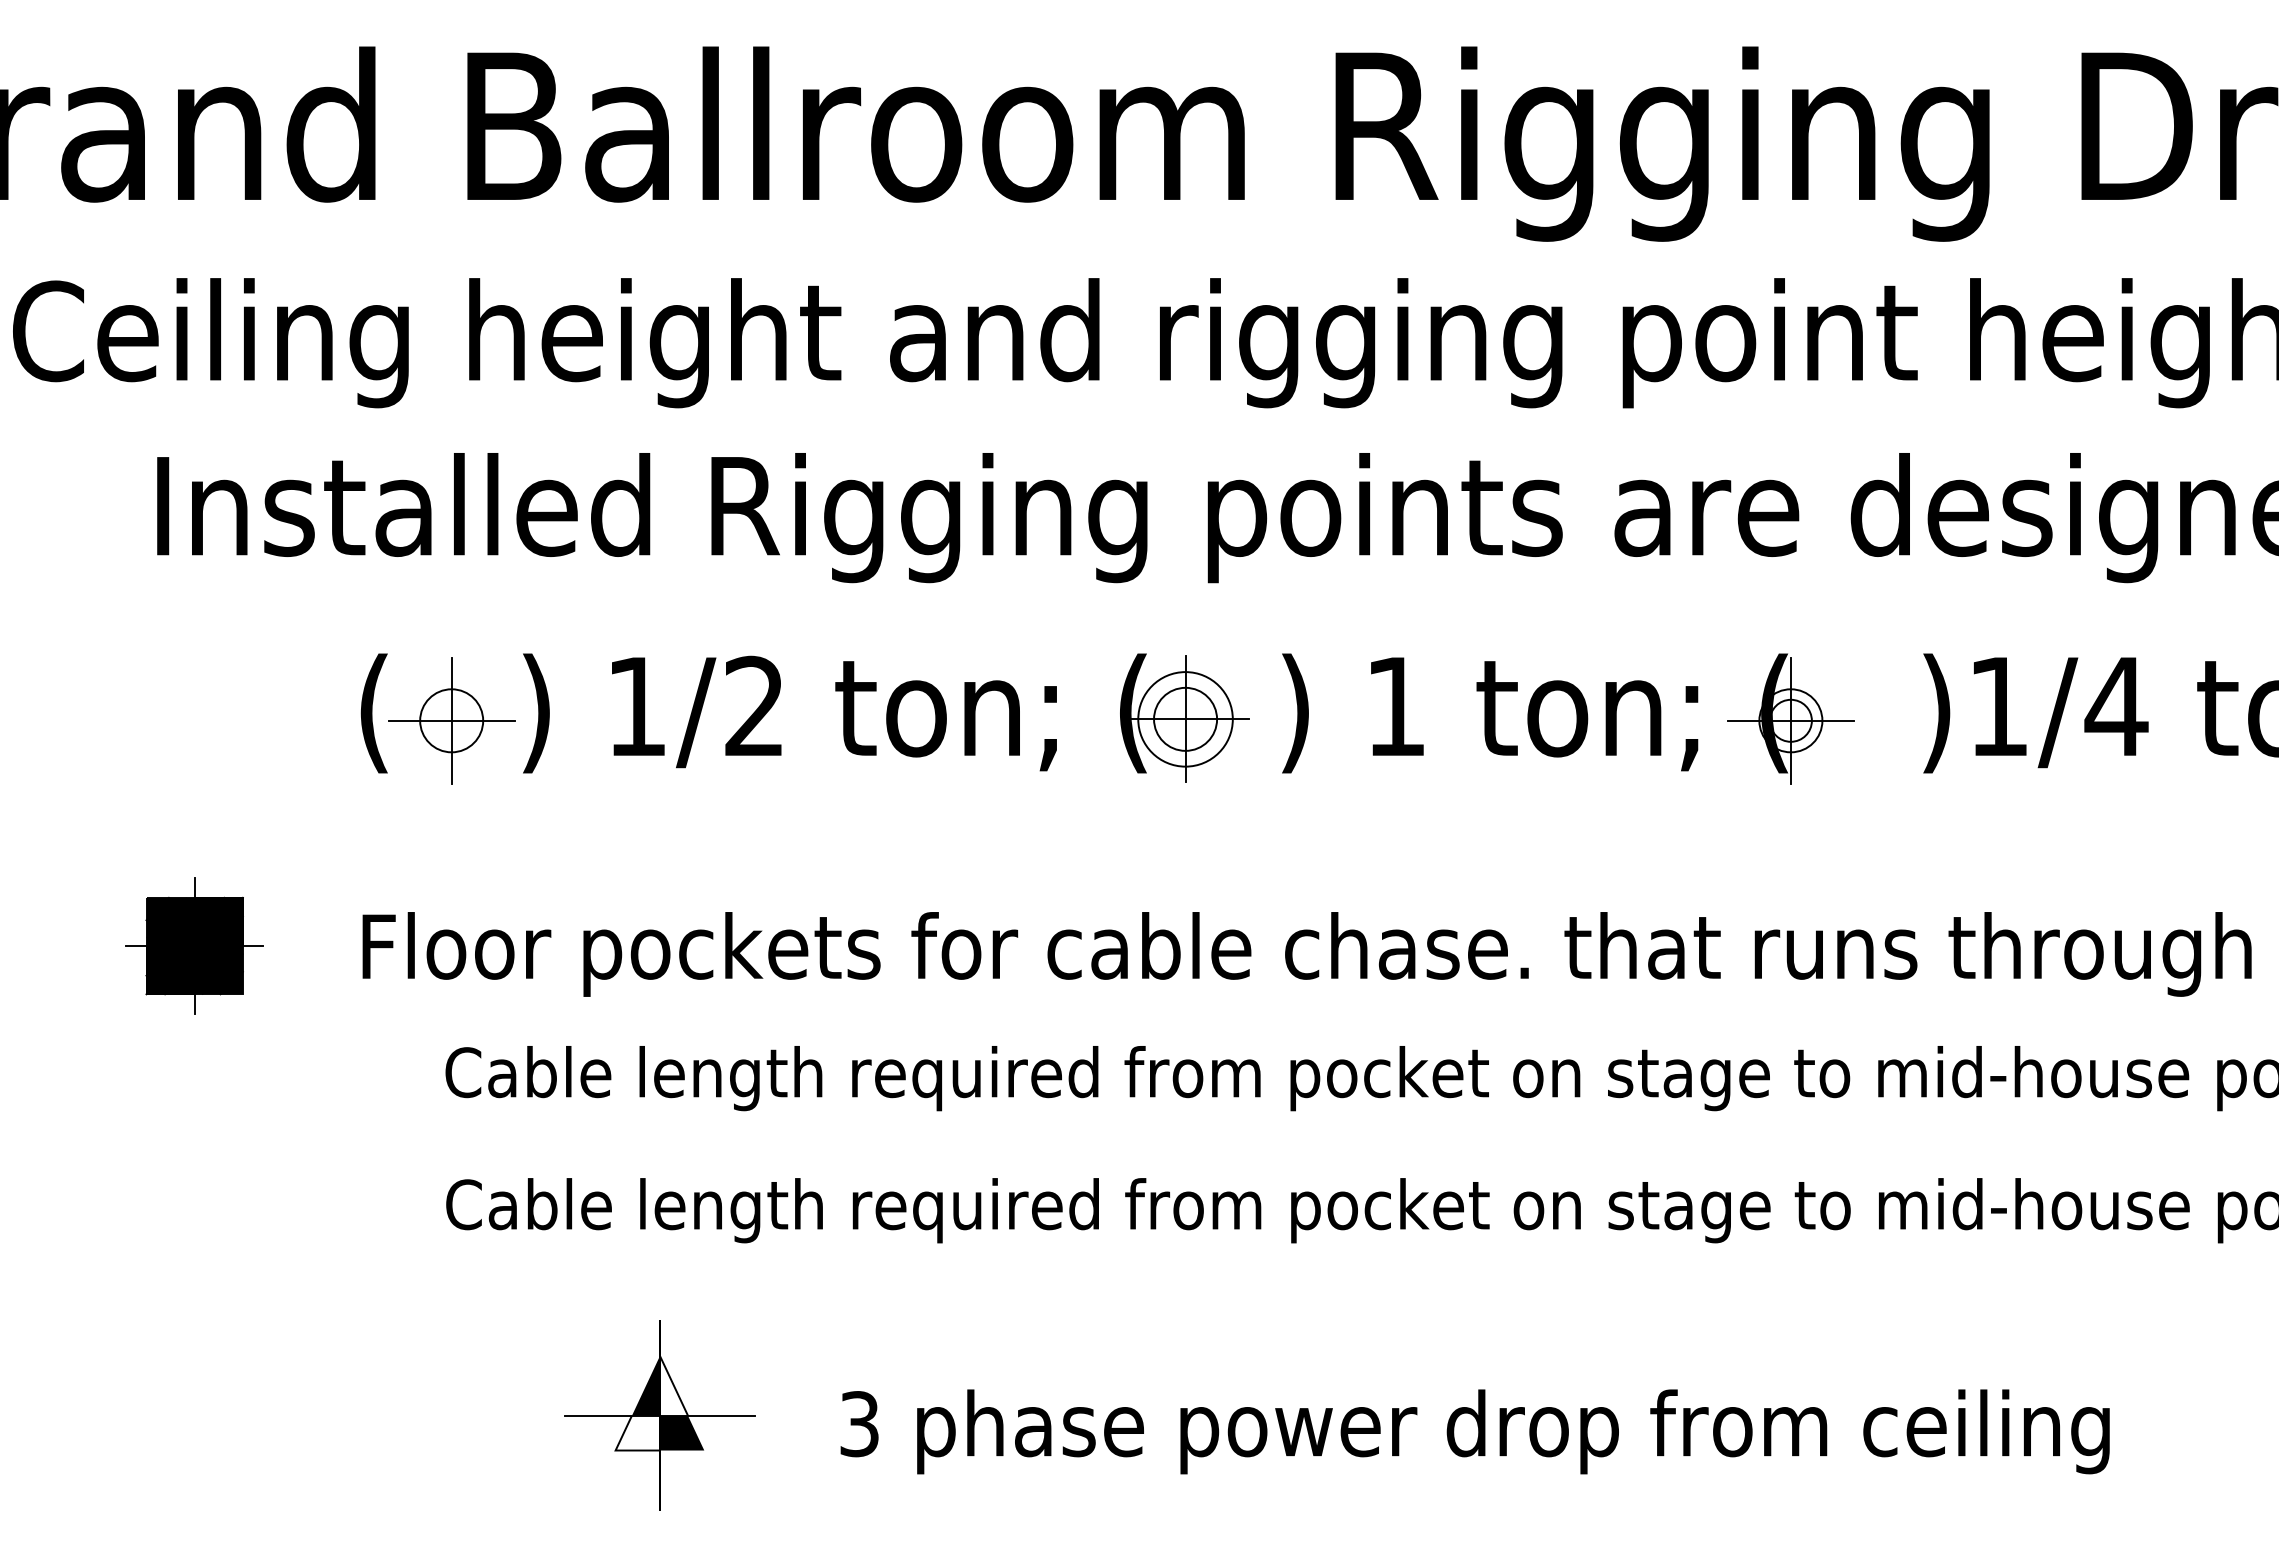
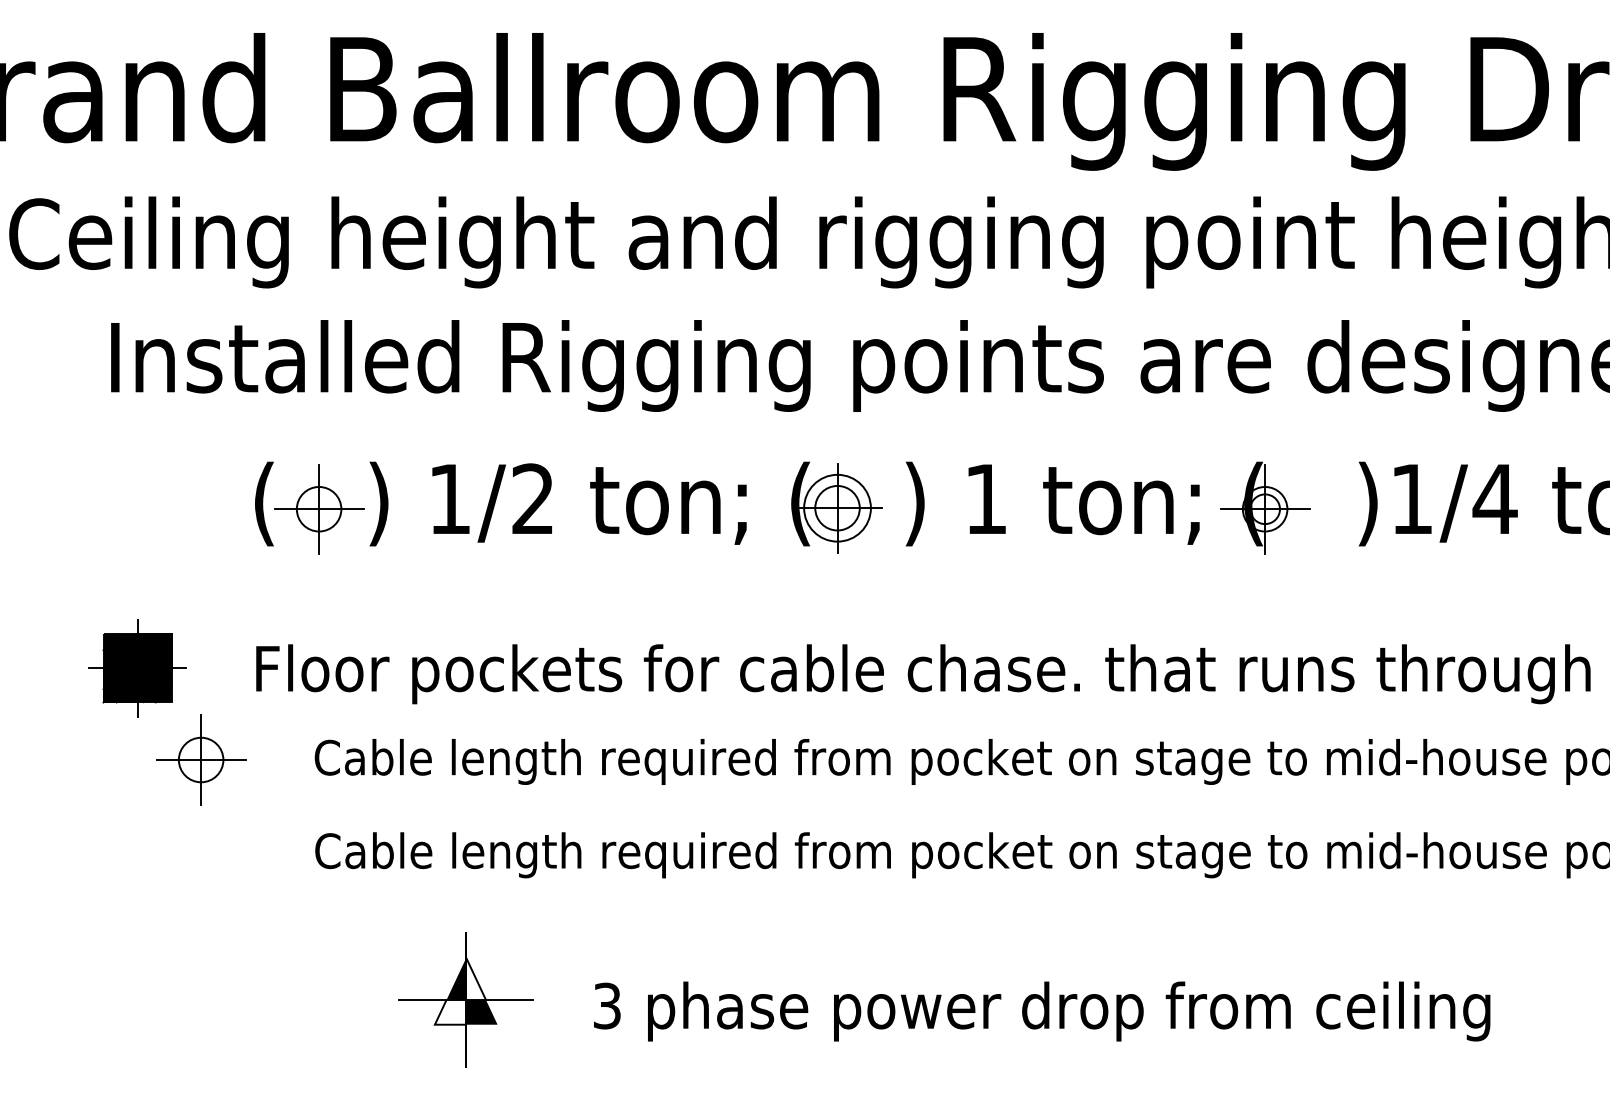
part: (284, 1075) -> (201, 759), added

